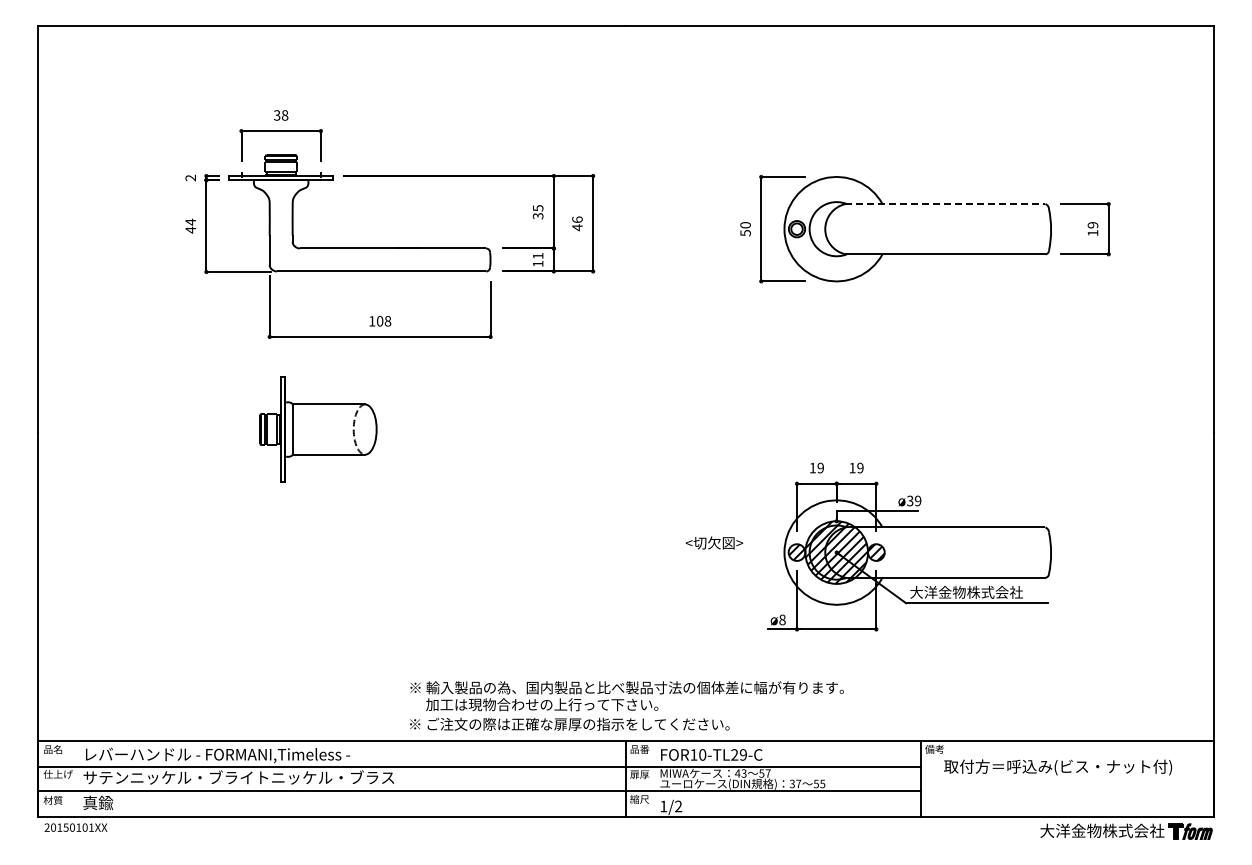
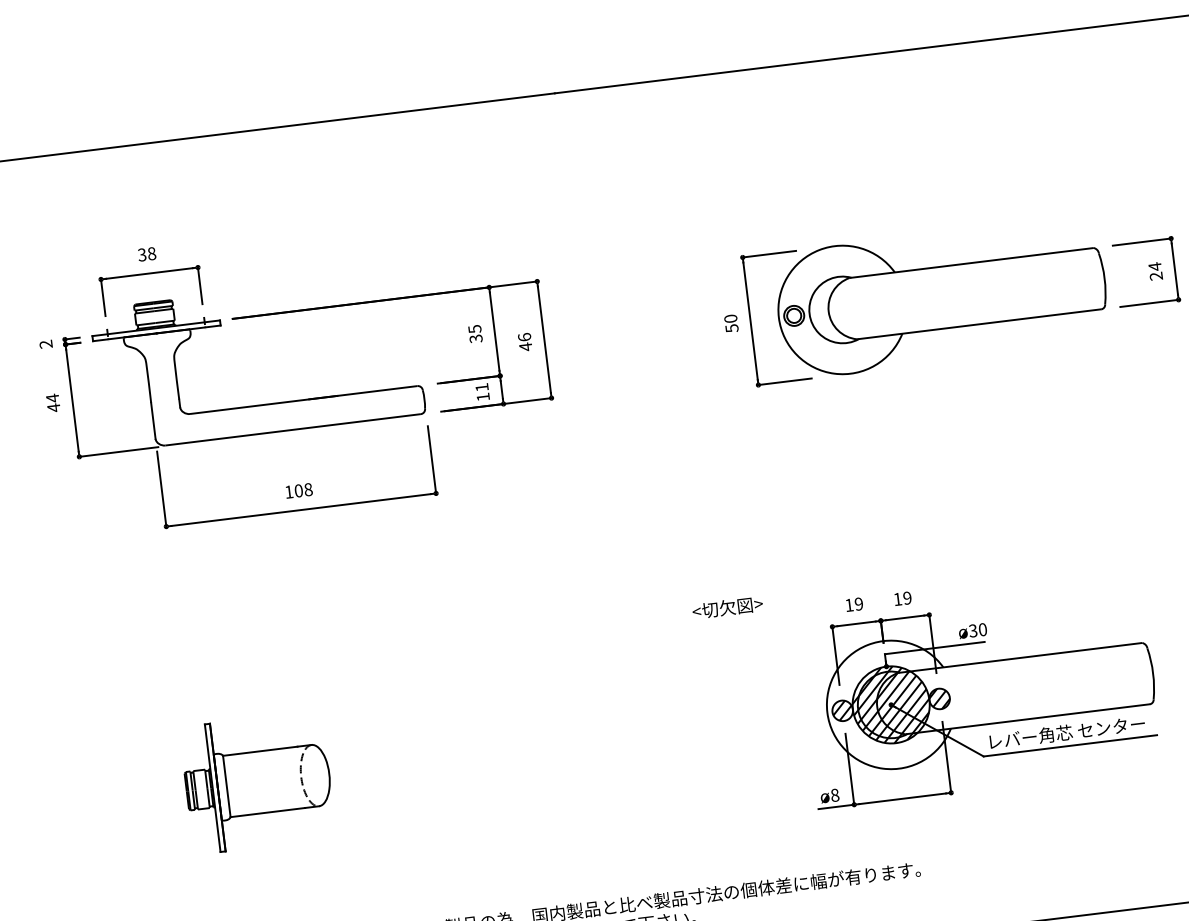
line: (945, 204) -> (971, 263), dashed -> solid
text: (1092, 228) -> (1154, 270), 19 -> 24
part: (318, 429) -> (258, 782), moved
text: (918, 501) -> (983, 630), ø39 -> ø30
text: (714, 542) -> (727, 607), moved
text: (974, 591) -> (1065, 731), 大洋金物株式会社 -> レバー角芯 センター

